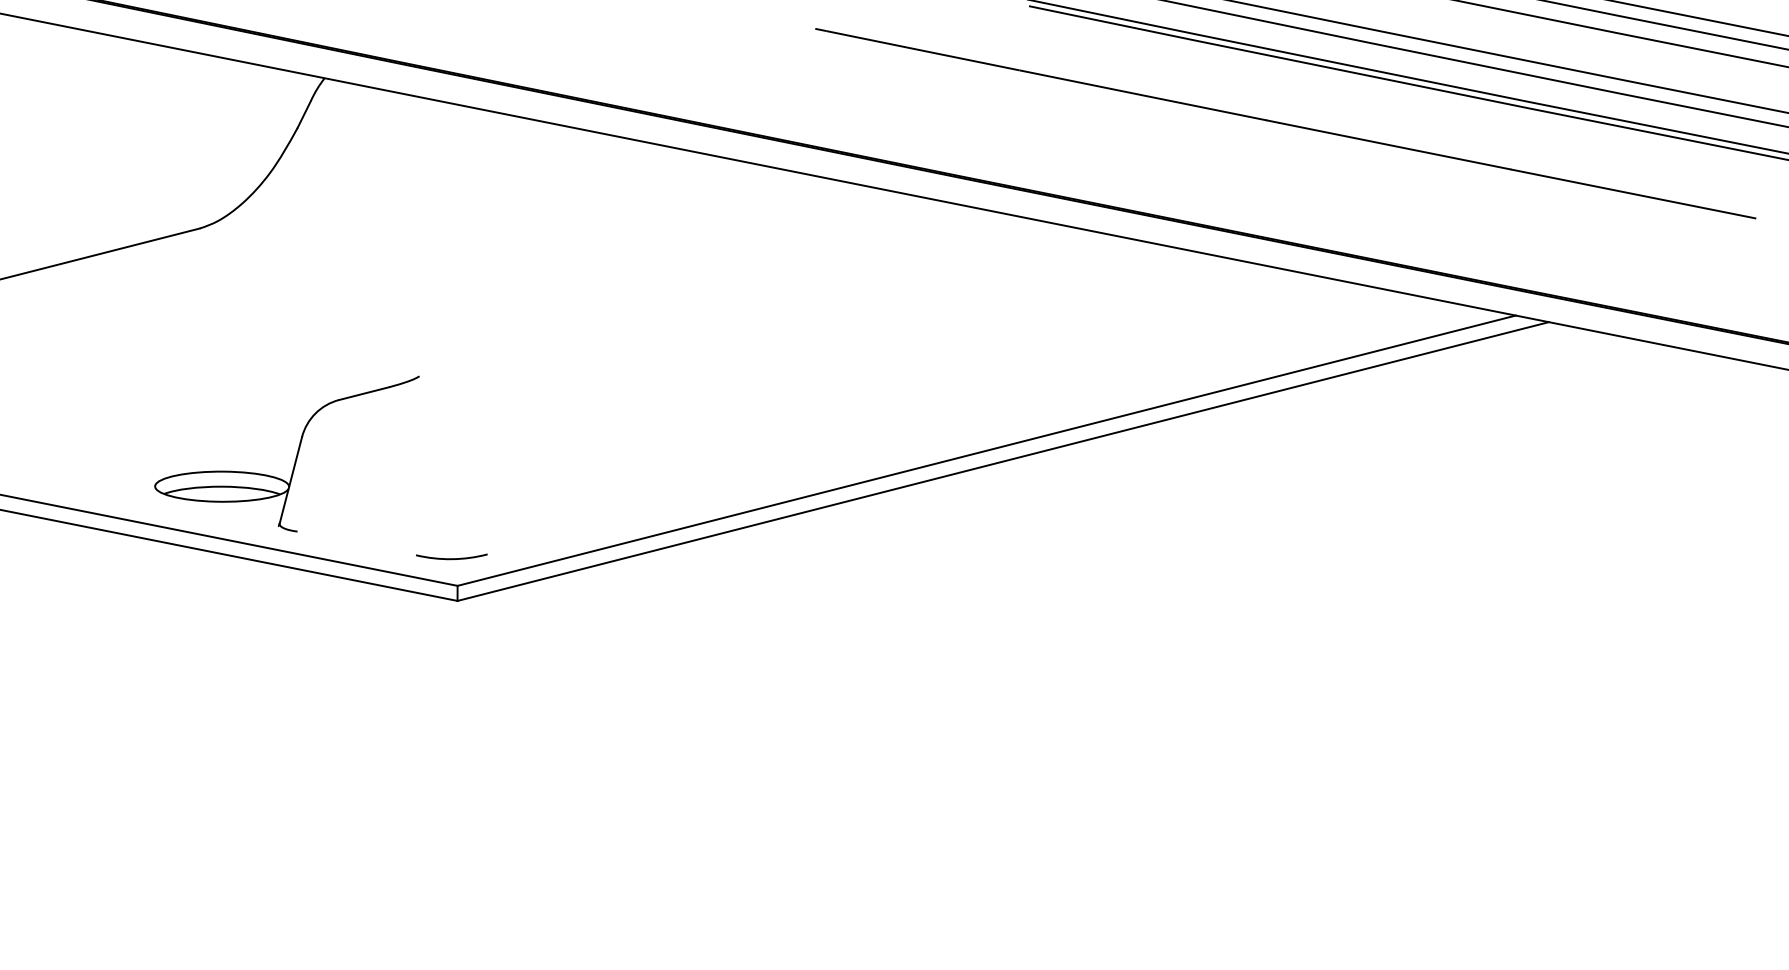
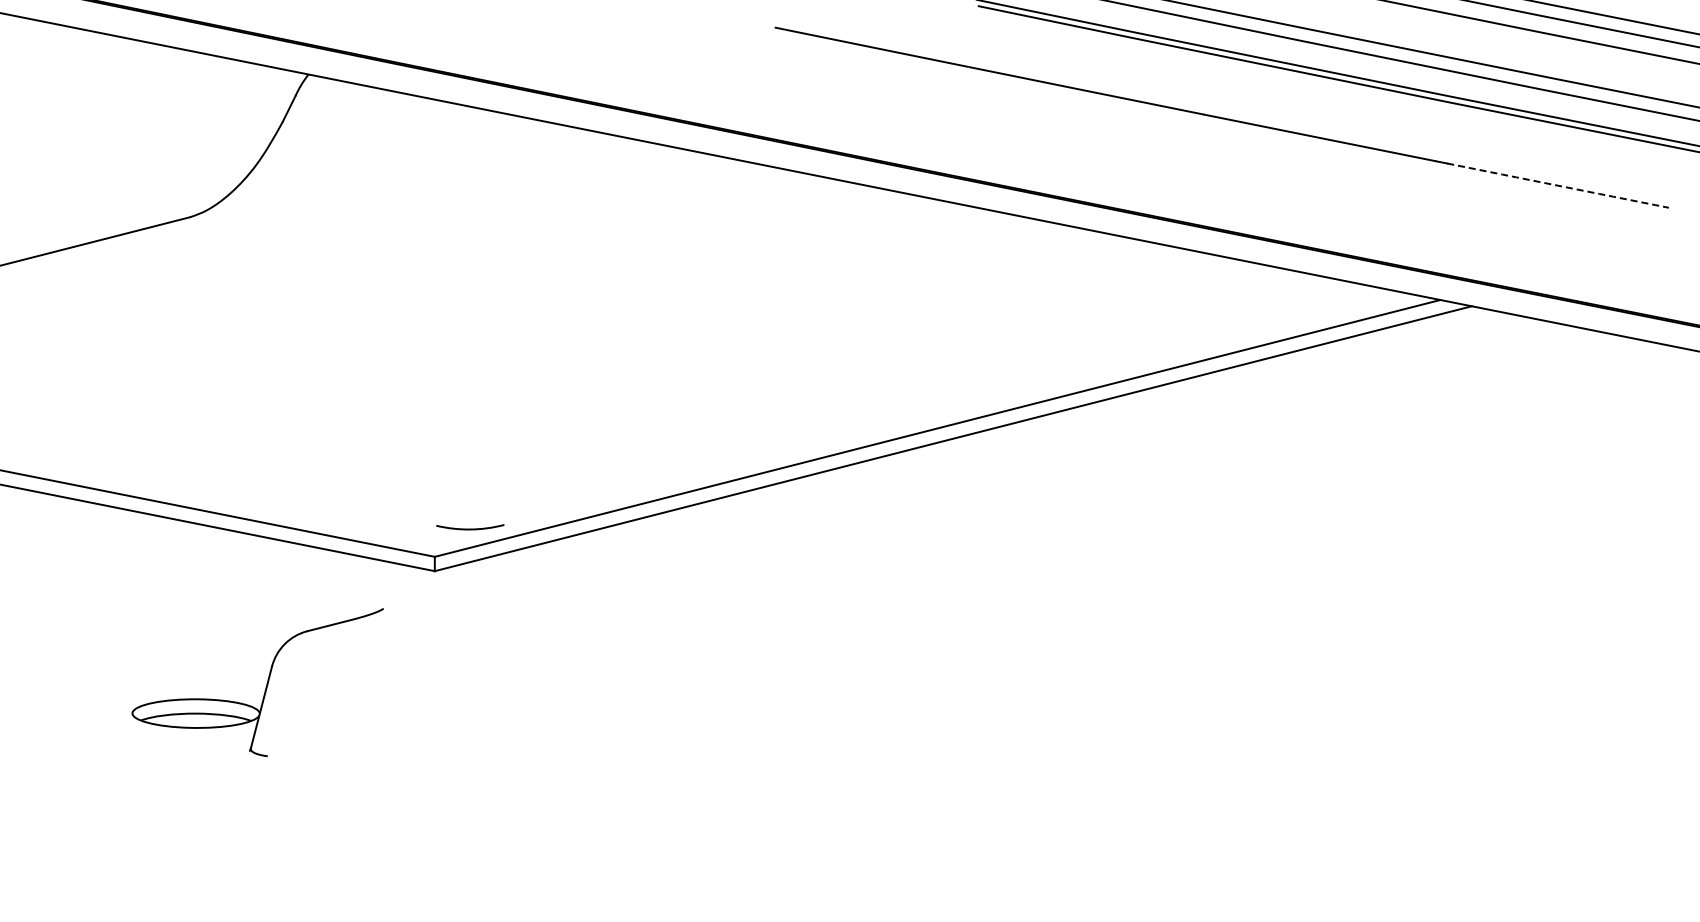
arc: (1640, 195) -> (1558, 185), solid -> dashed
part: (296, 455) -> (266, 683), moved
arc: (451, 558) -> (470, 528), moved

